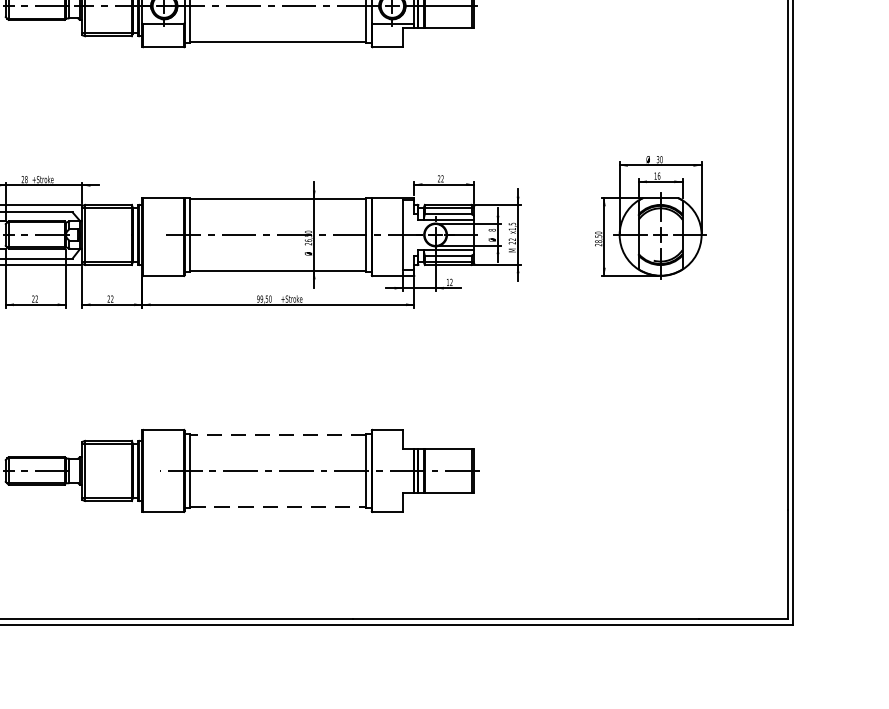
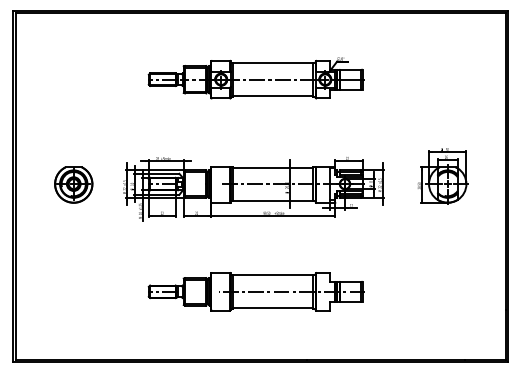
line: (276, 435) -> (272, 275), dashed -> solid
line: (278, 507) -> (273, 308), dashed -> solid

